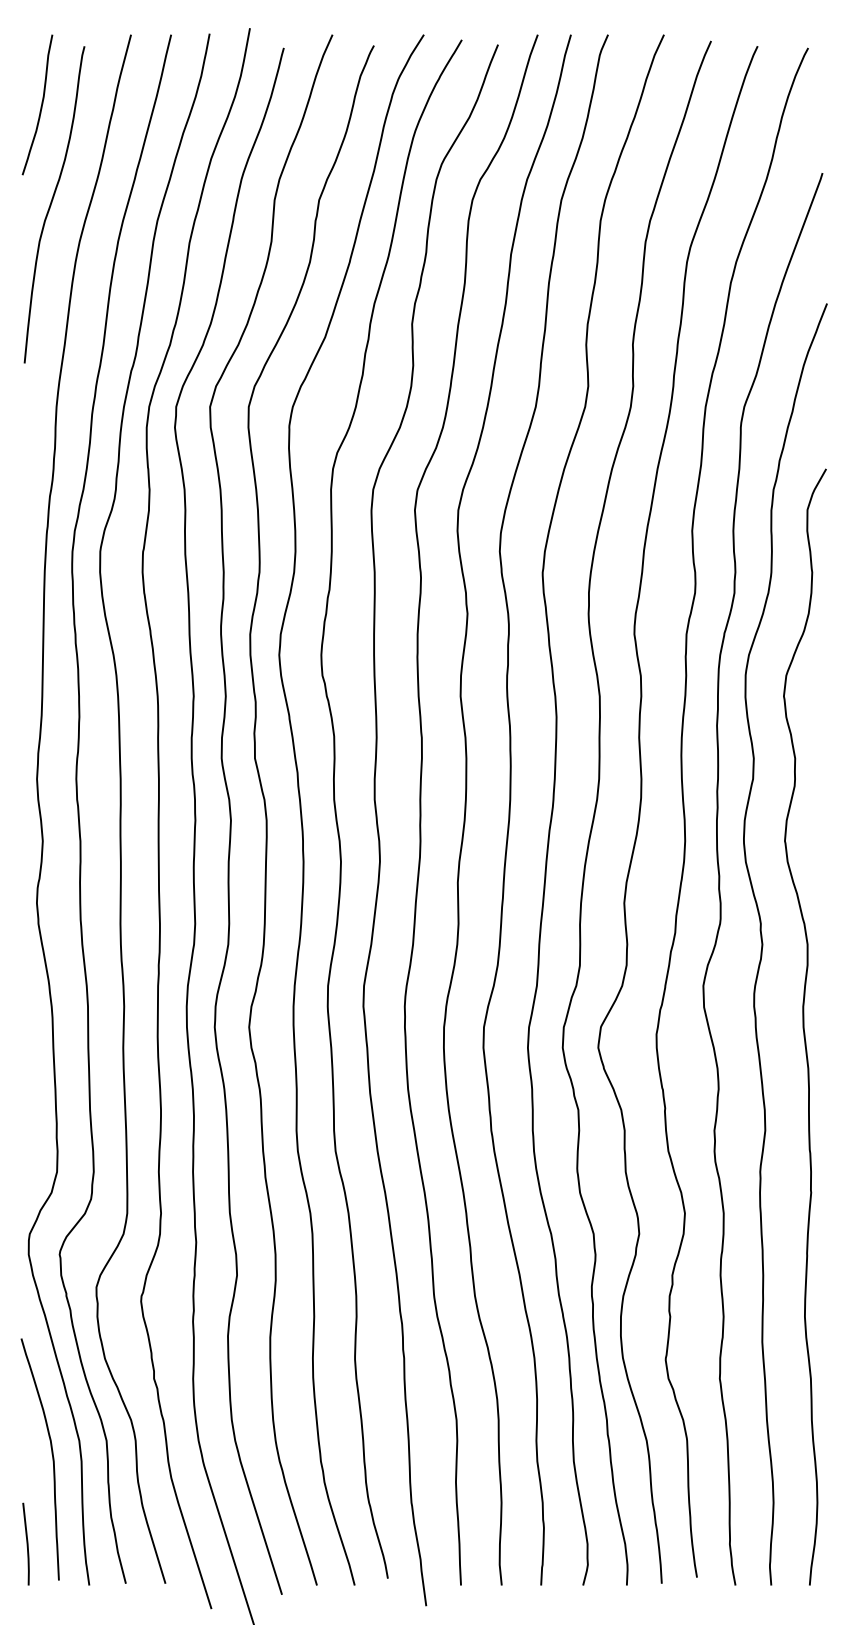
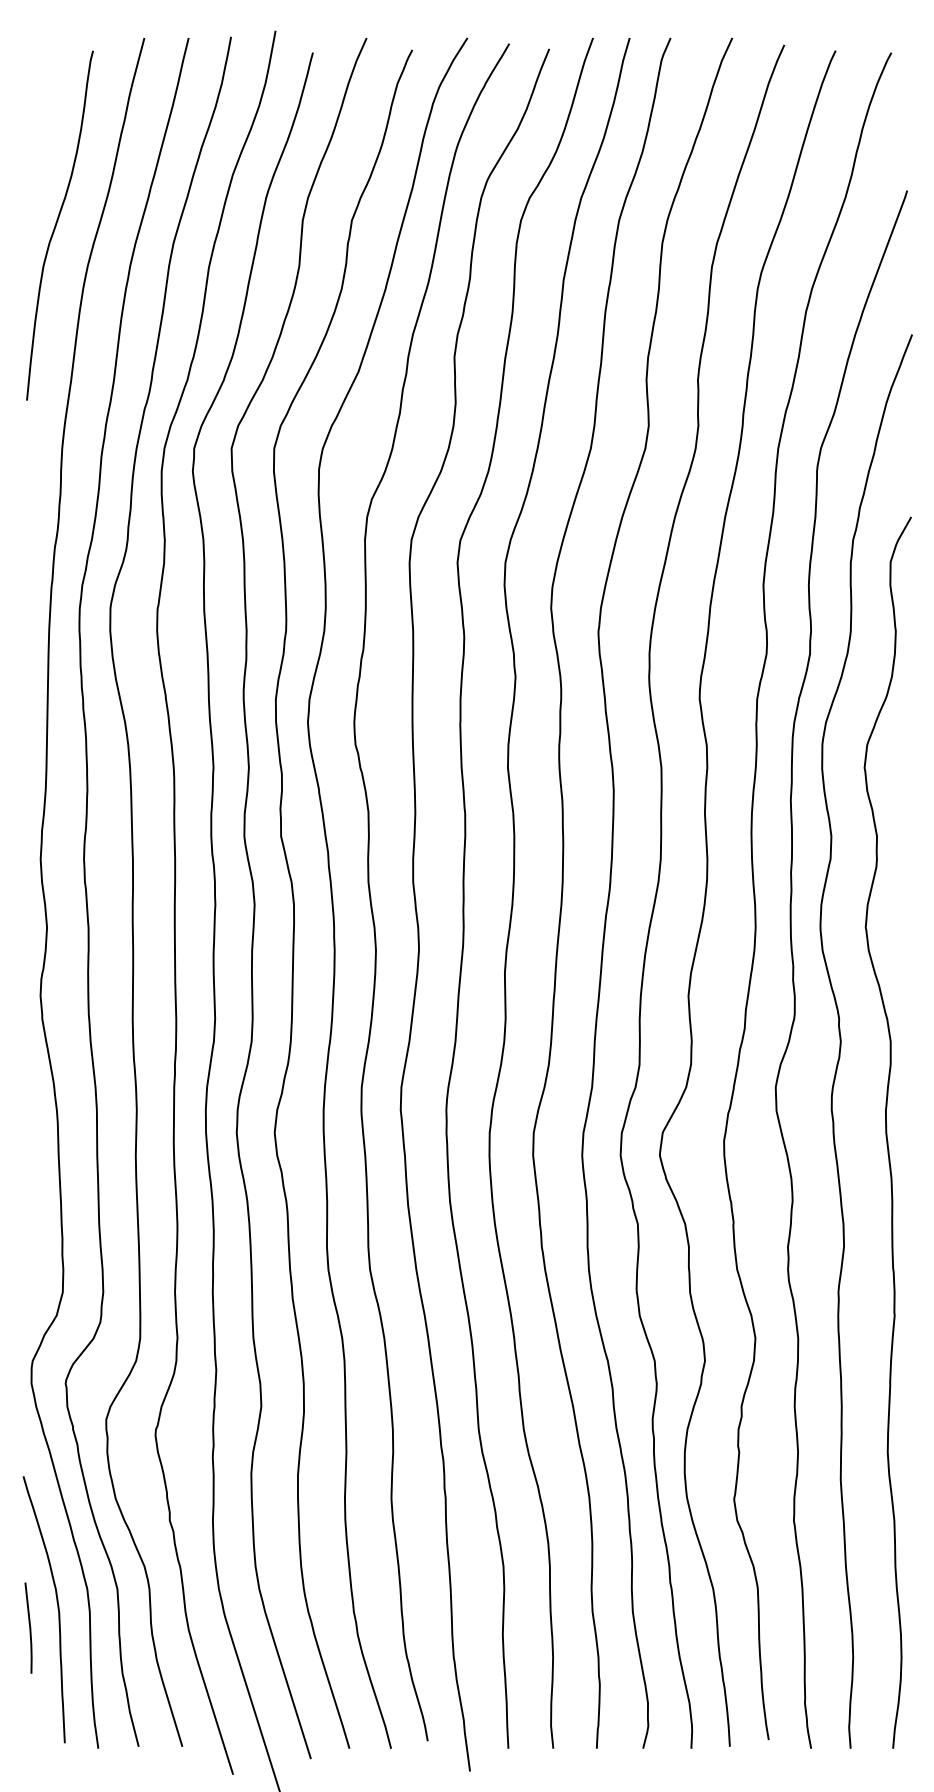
curve: (40, 106) -> (44, 117), removed
line: (26, 1543) -> (29, 1627), moved

